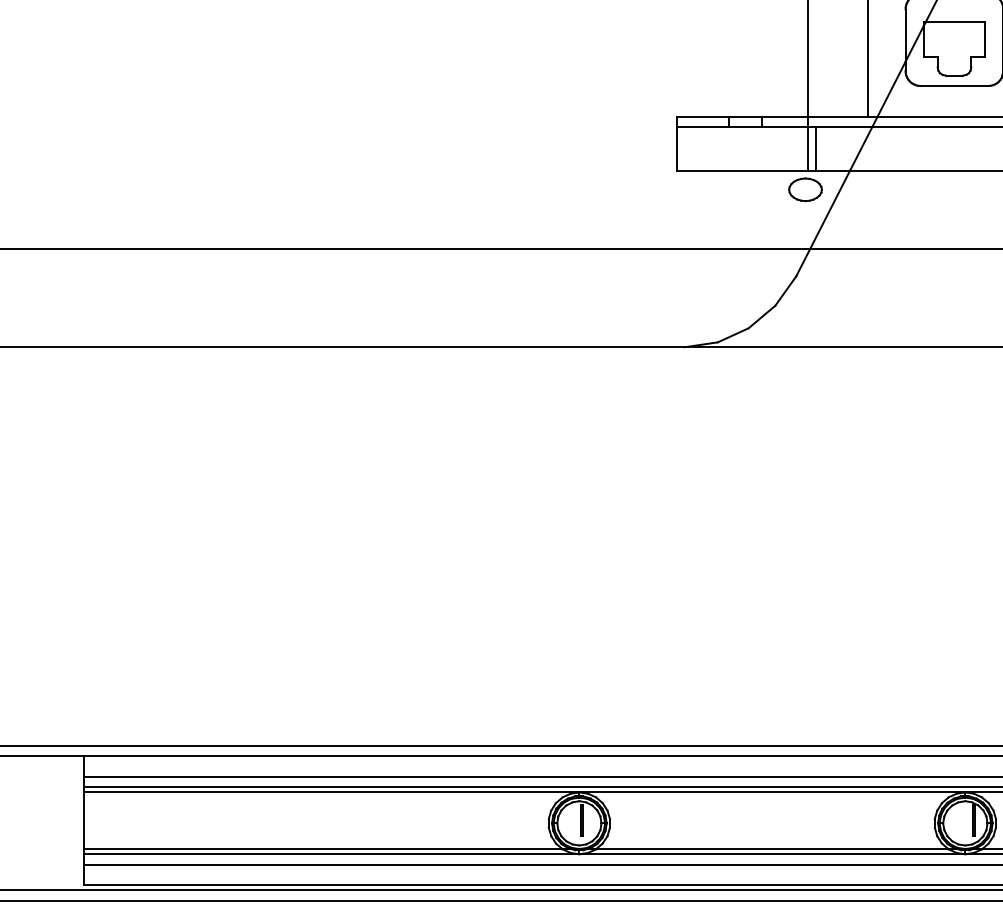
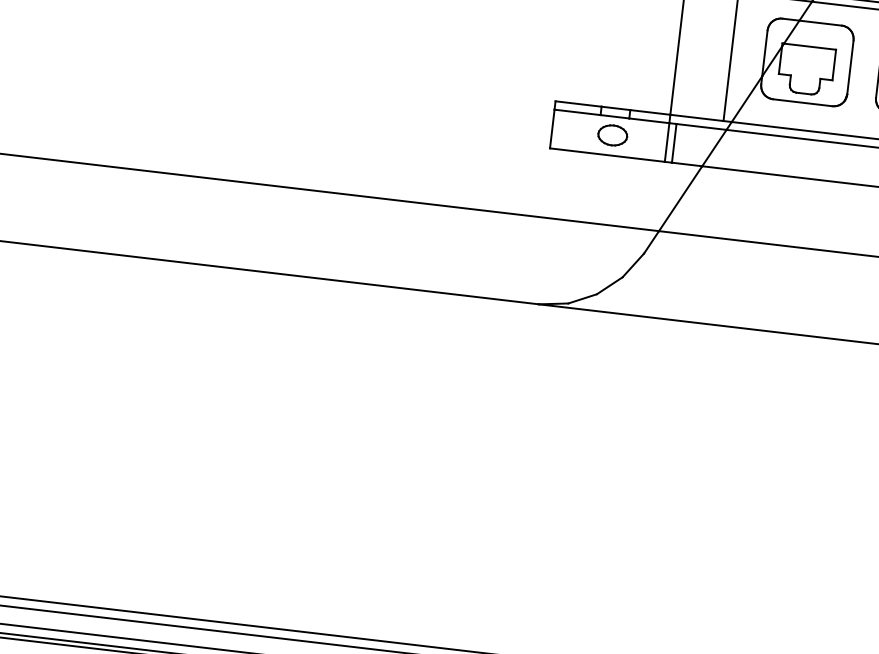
part: (805, 189) -> (612, 135), moved

